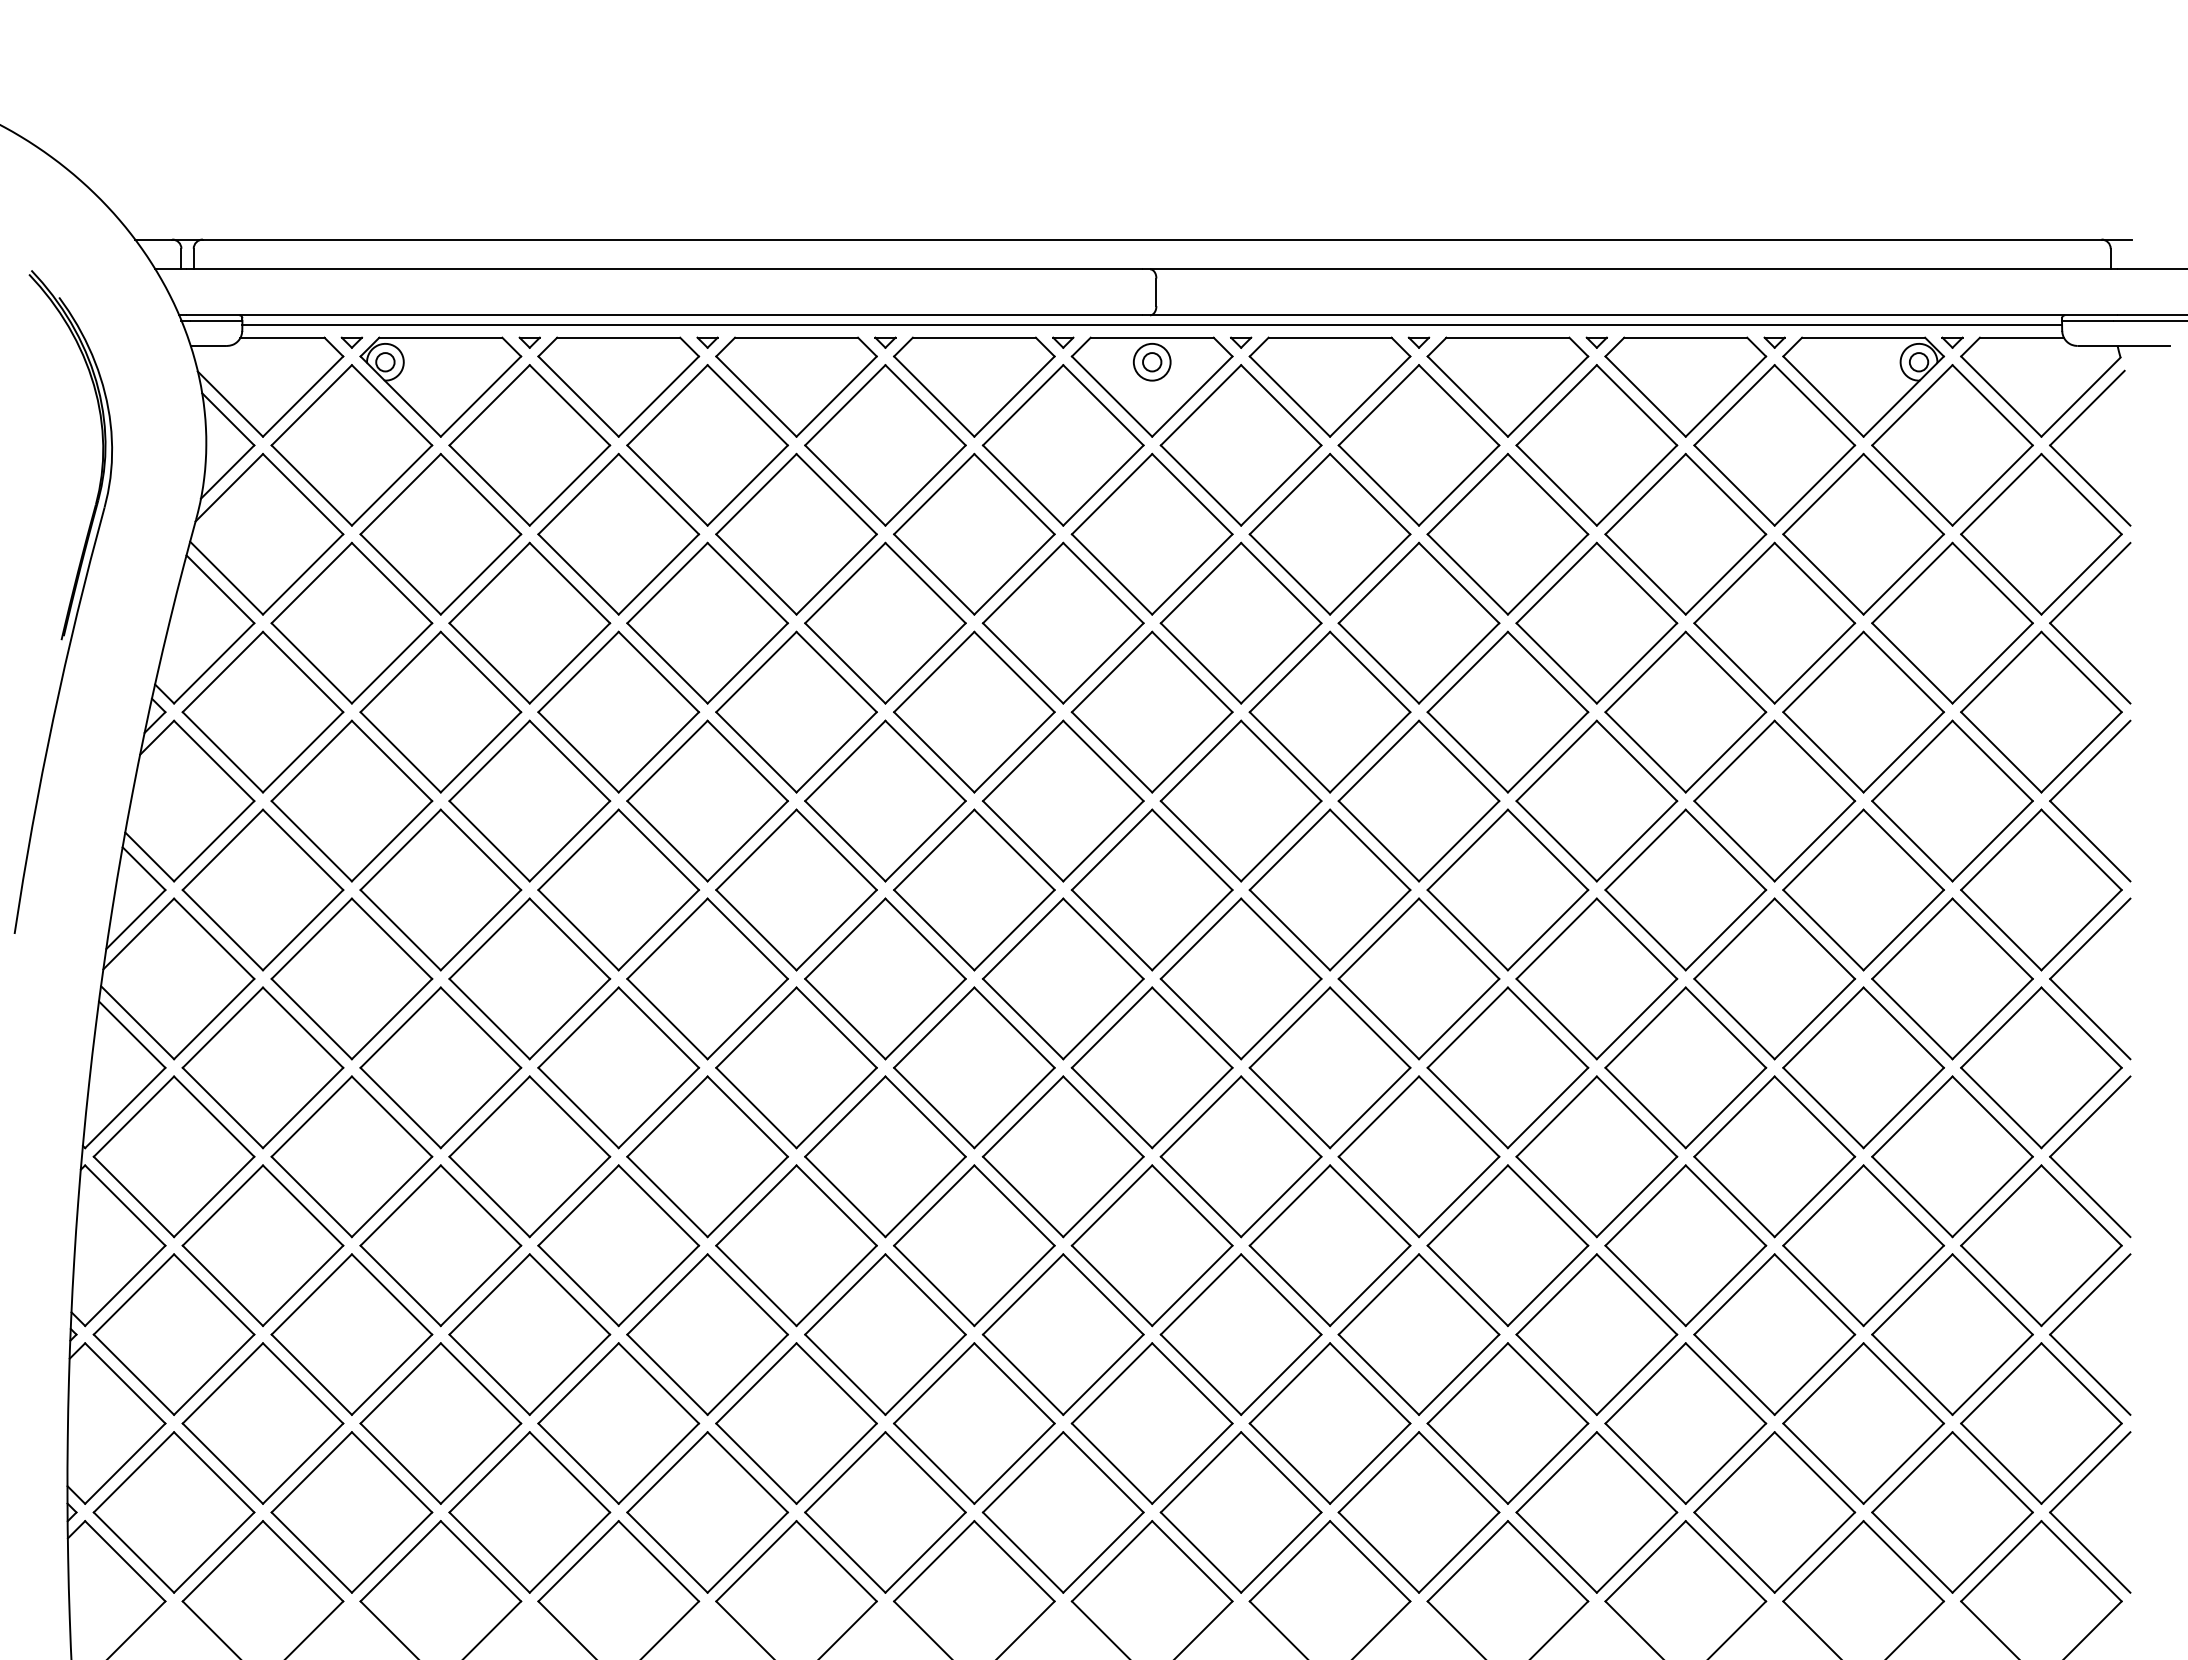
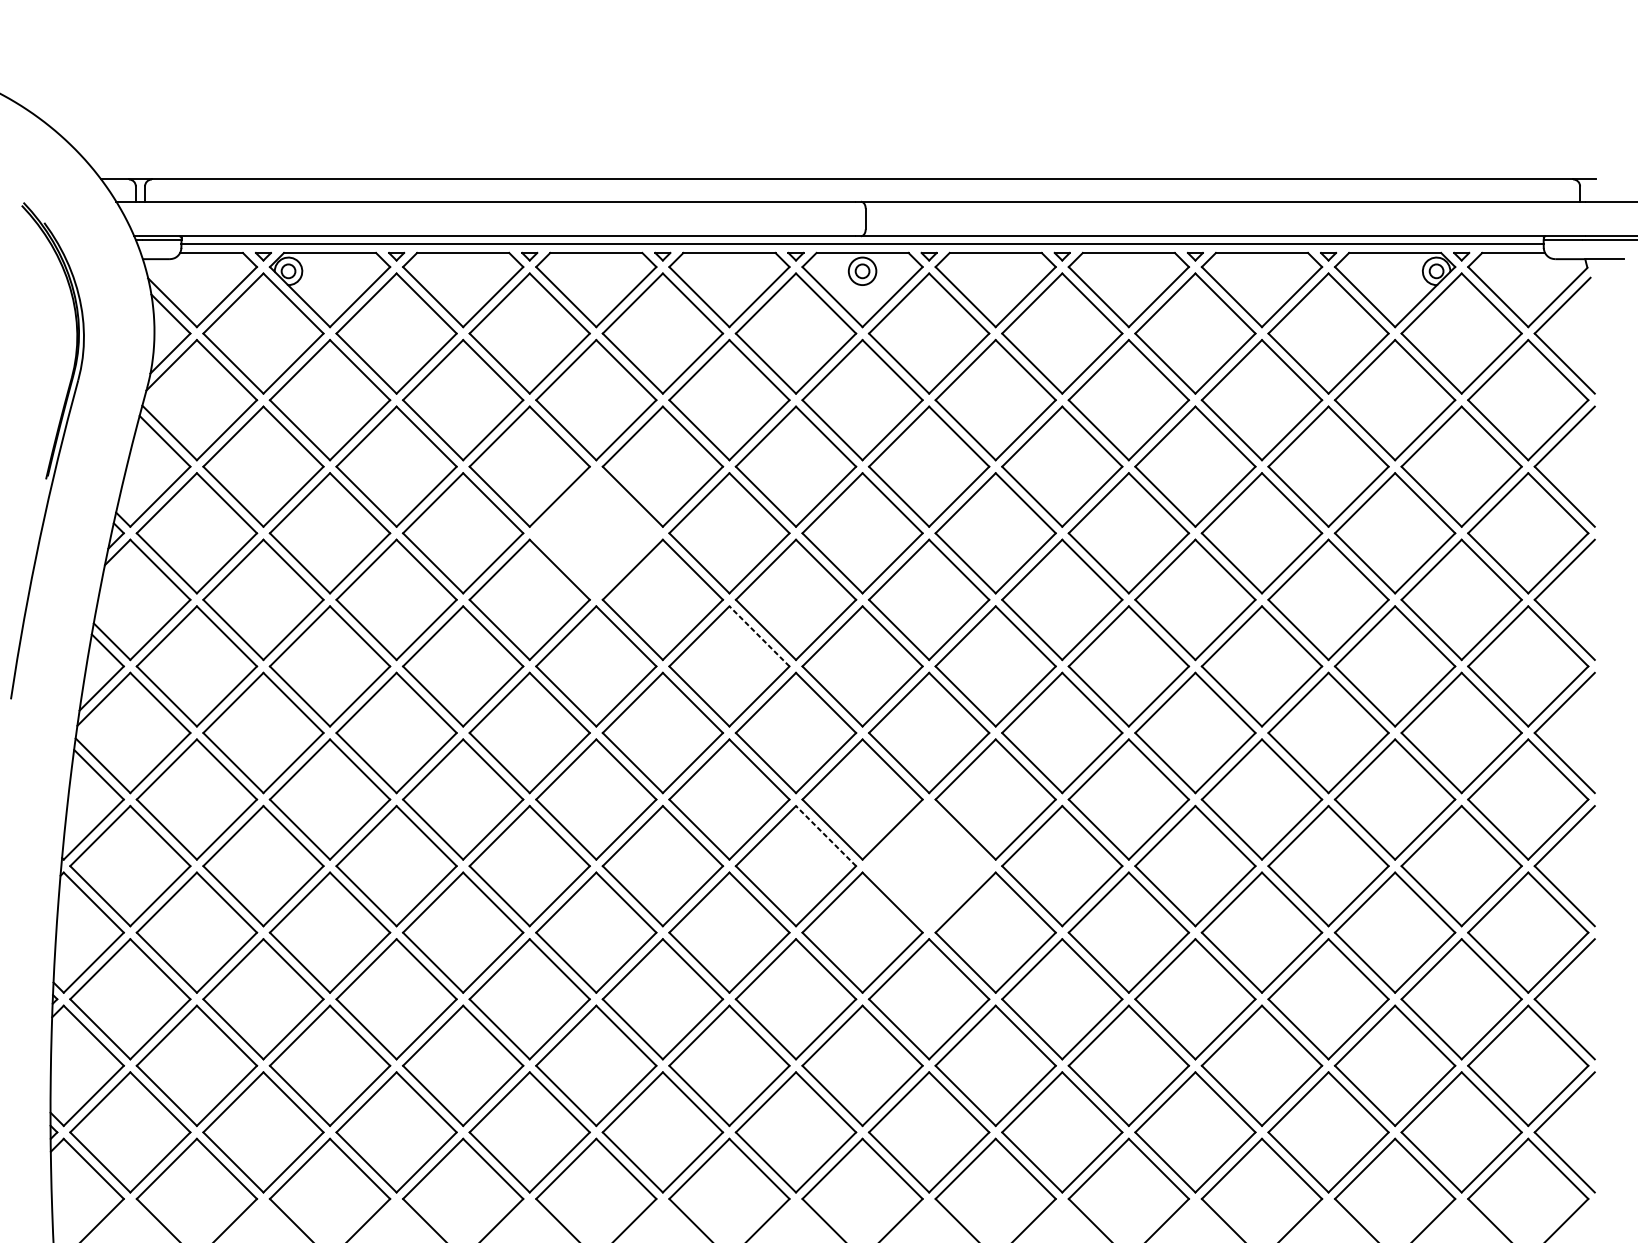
part: (796, 711) -> (596, 532), removed
line: (1014, 849) -> (759, 636), solid -> dashed
line: (1103, 1116) -> (826, 835), solid -> dashed
part: (1240, 1156) -> (928, 865), removed

